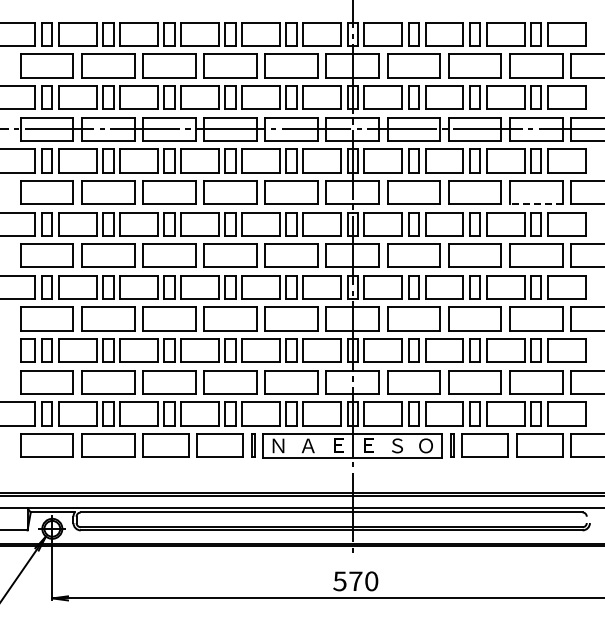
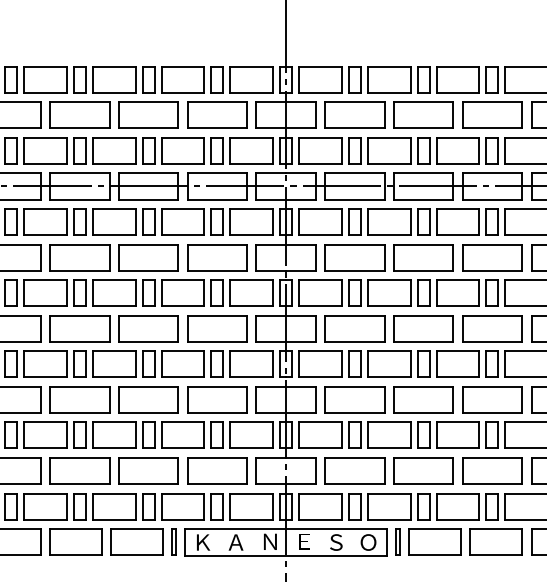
line: (535, 204) -> (491, 271), dashed -> solid
text: (278, 445) -> (202, 542), Ｎ -> Ｋ
text: (338, 445) -> (270, 542), Ｅ -> Ｎ

